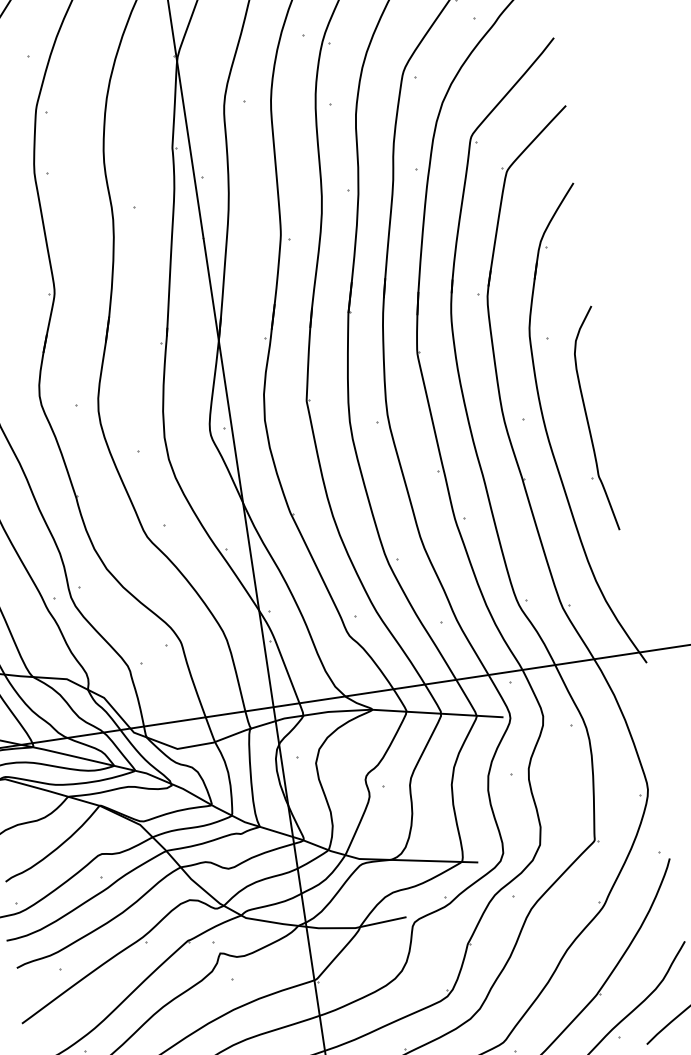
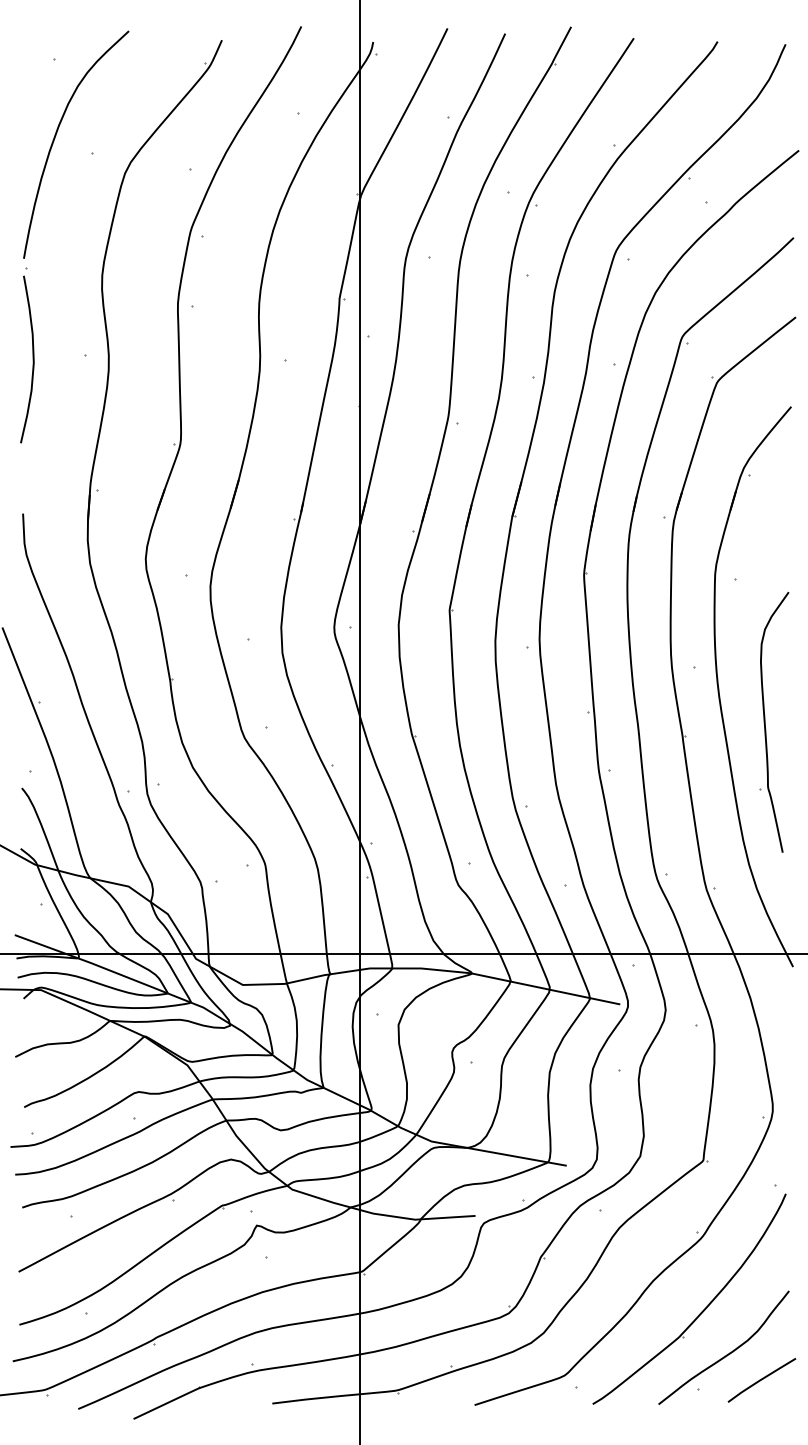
part: (588, 420) -> (765, 722), moved

